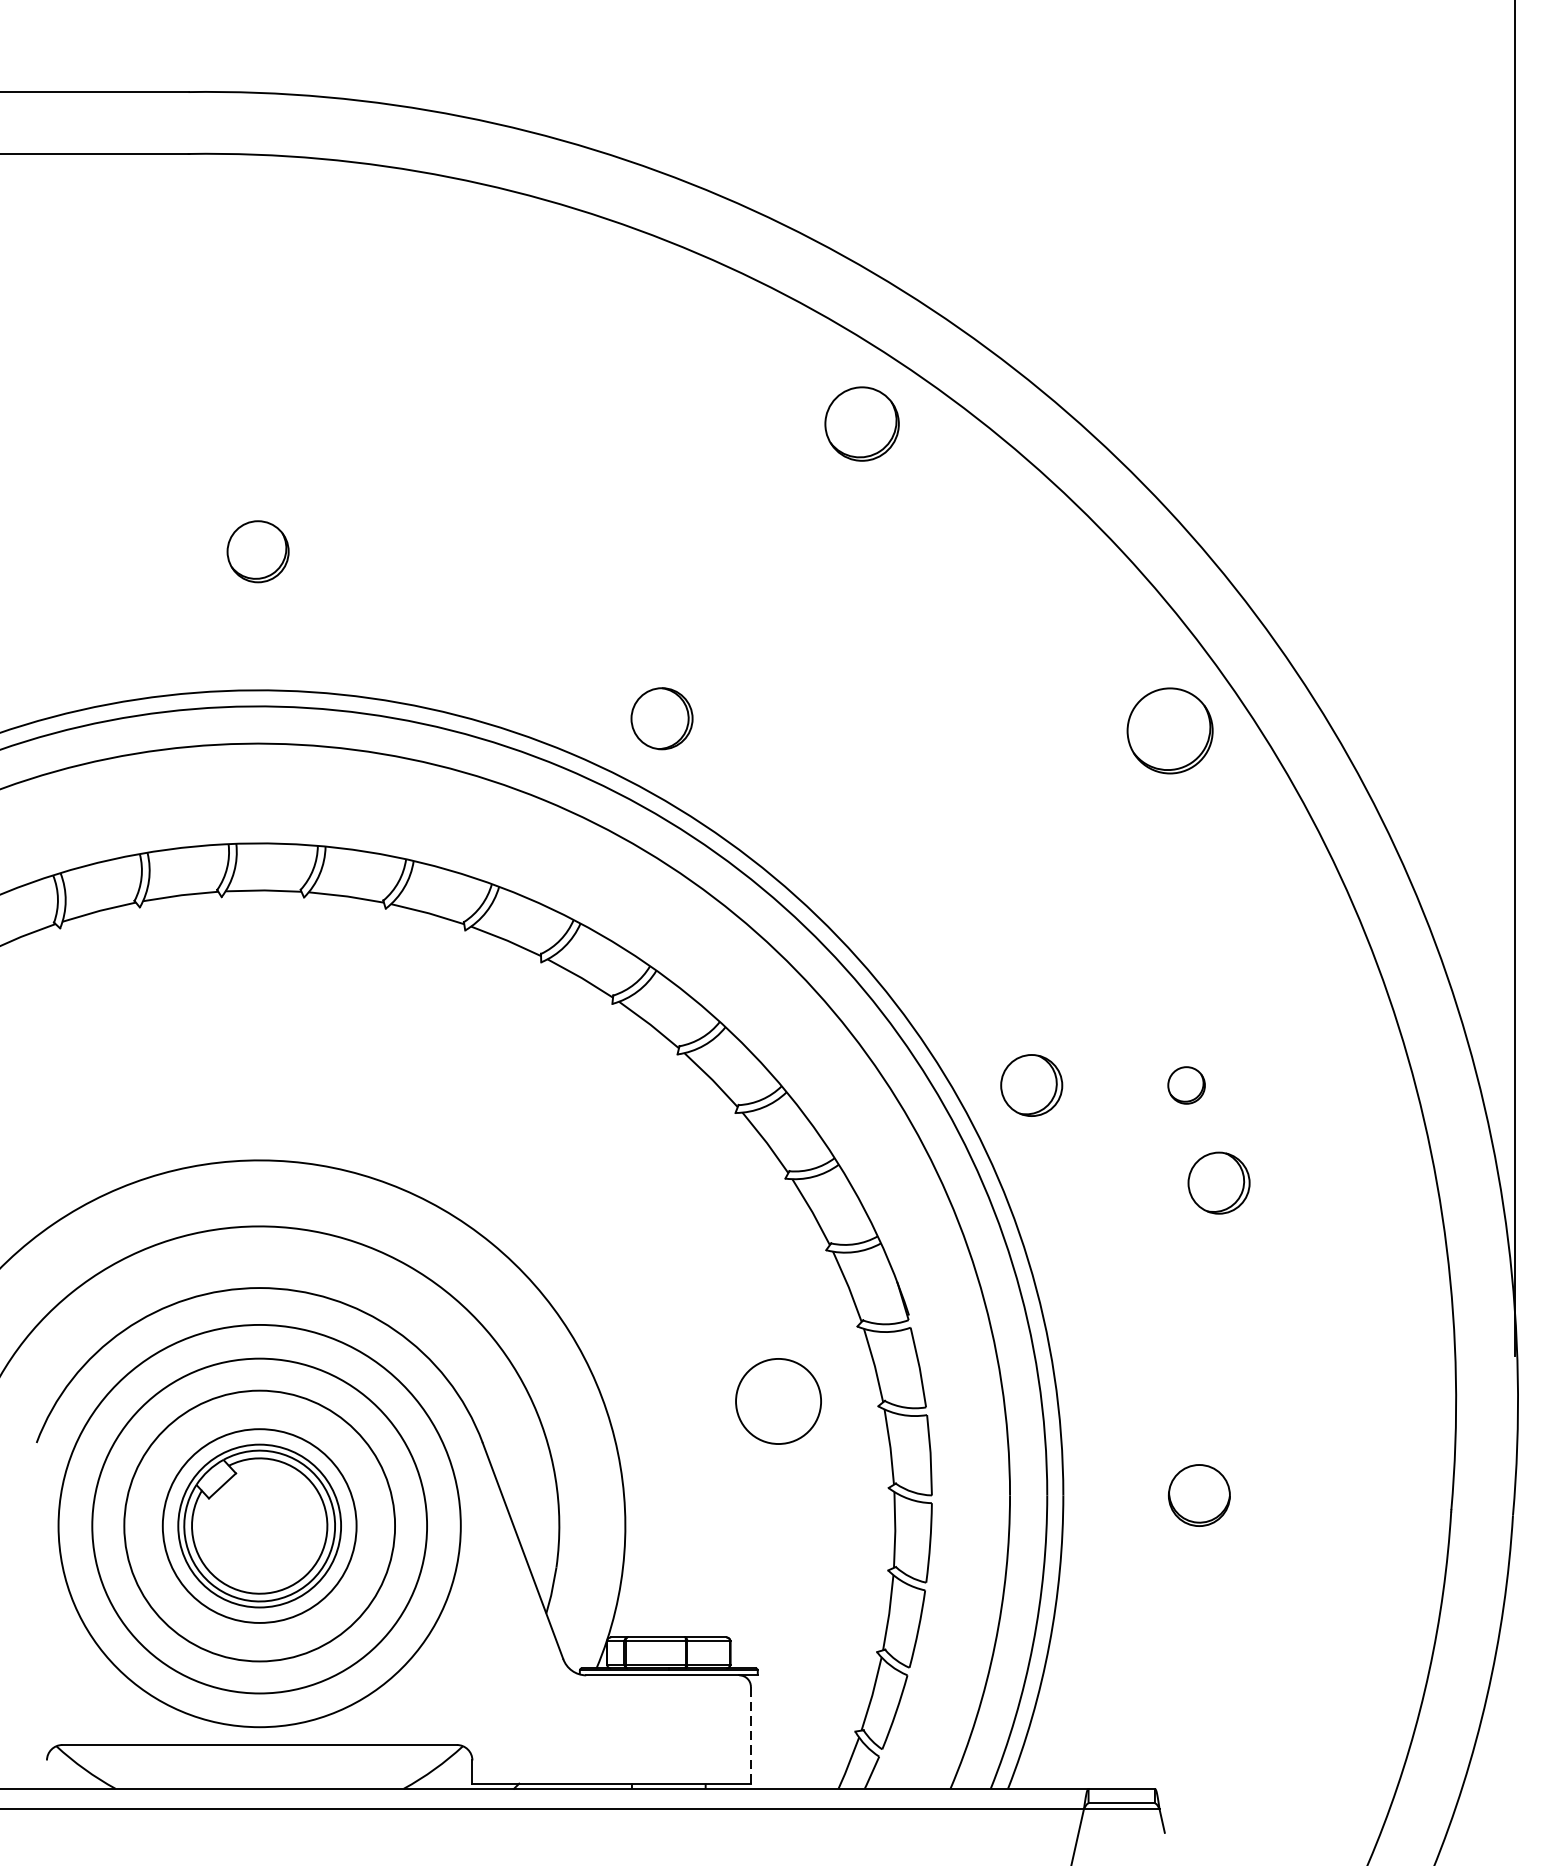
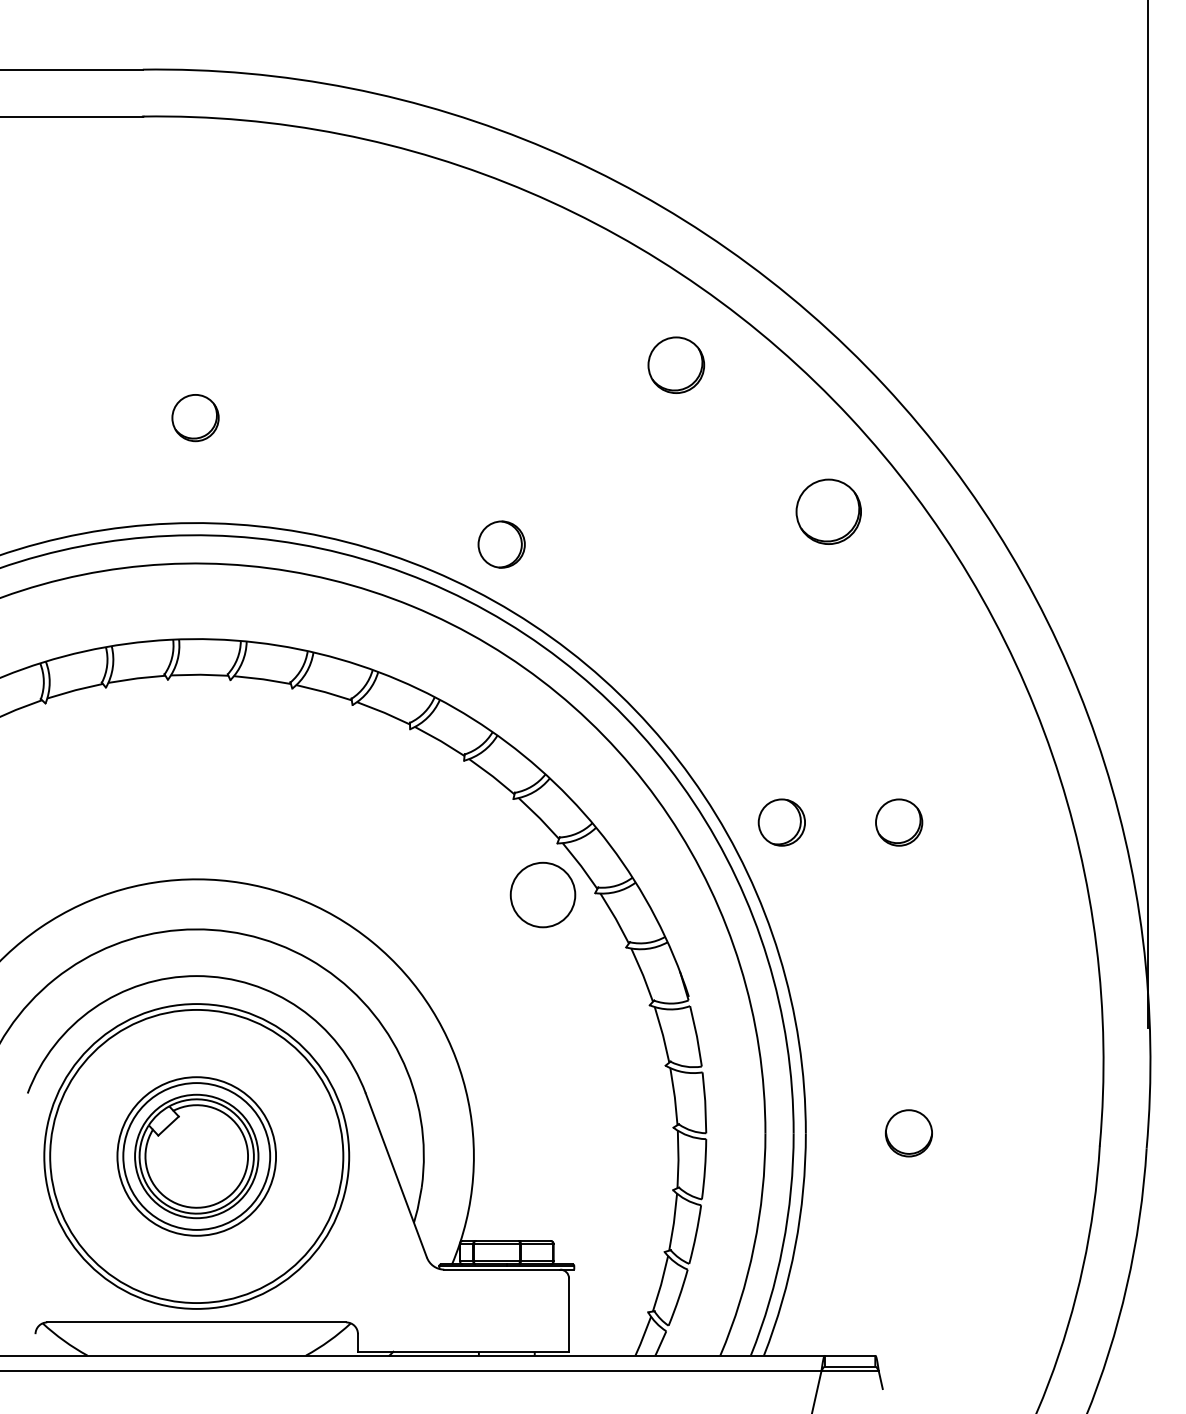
part: (862, 423) -> (676, 364), moved
part: (1169, 730) -> (828, 511), moved
part: (1186, 1085) -> (899, 822), size x1.67
part: (1218, 1183) -> (923, 896), removed
circle: (777, 1400) -> (542, 894), moved
circle: (259, 1526) -> (196, 1156), size x0.62
circle: (259, 1526) -> (196, 1156), size x1.43
line: (751, 1735) -> (569, 1315), dashed -> solid

